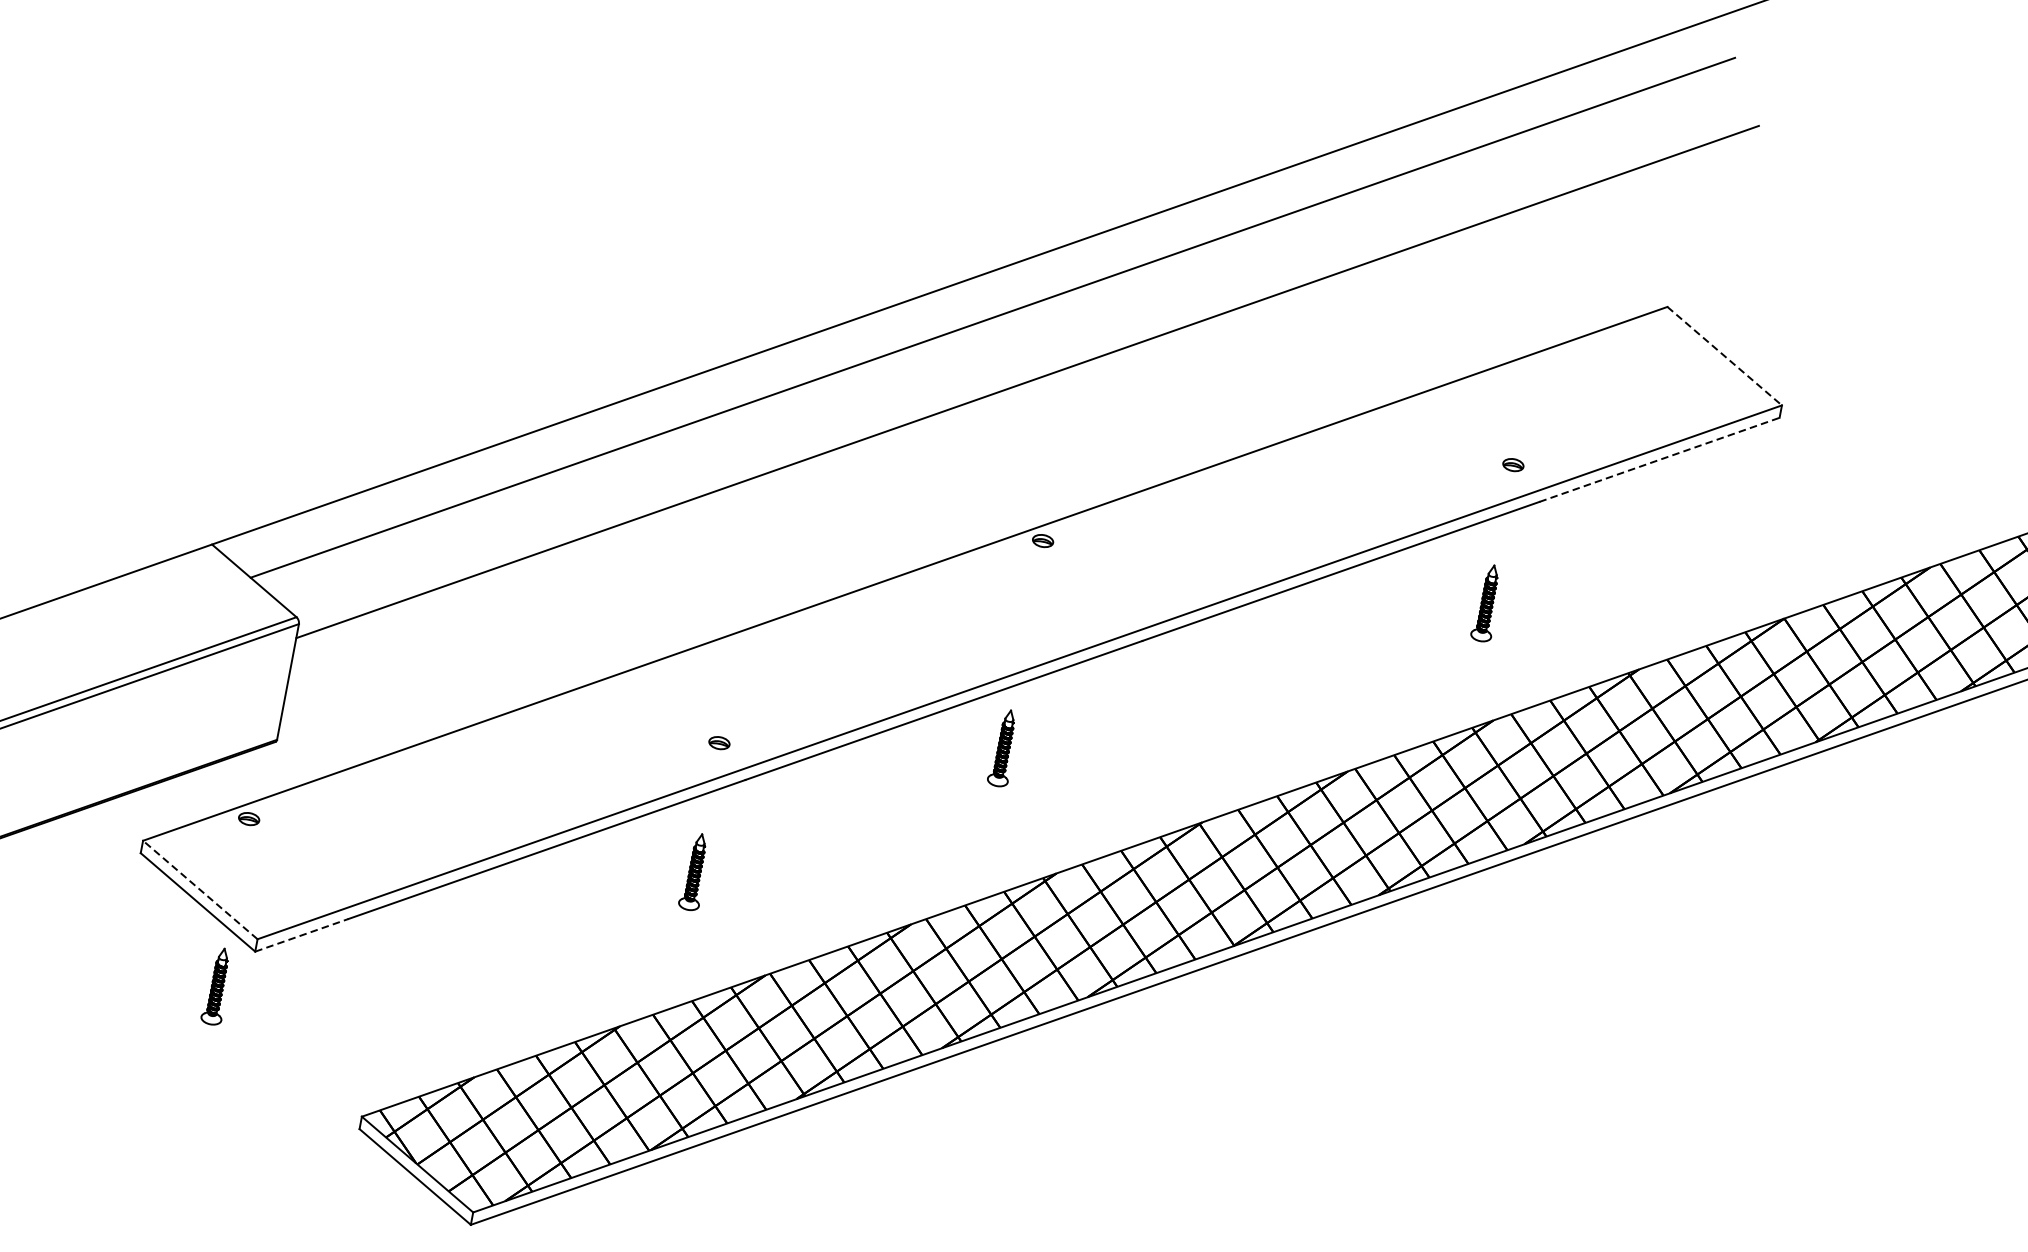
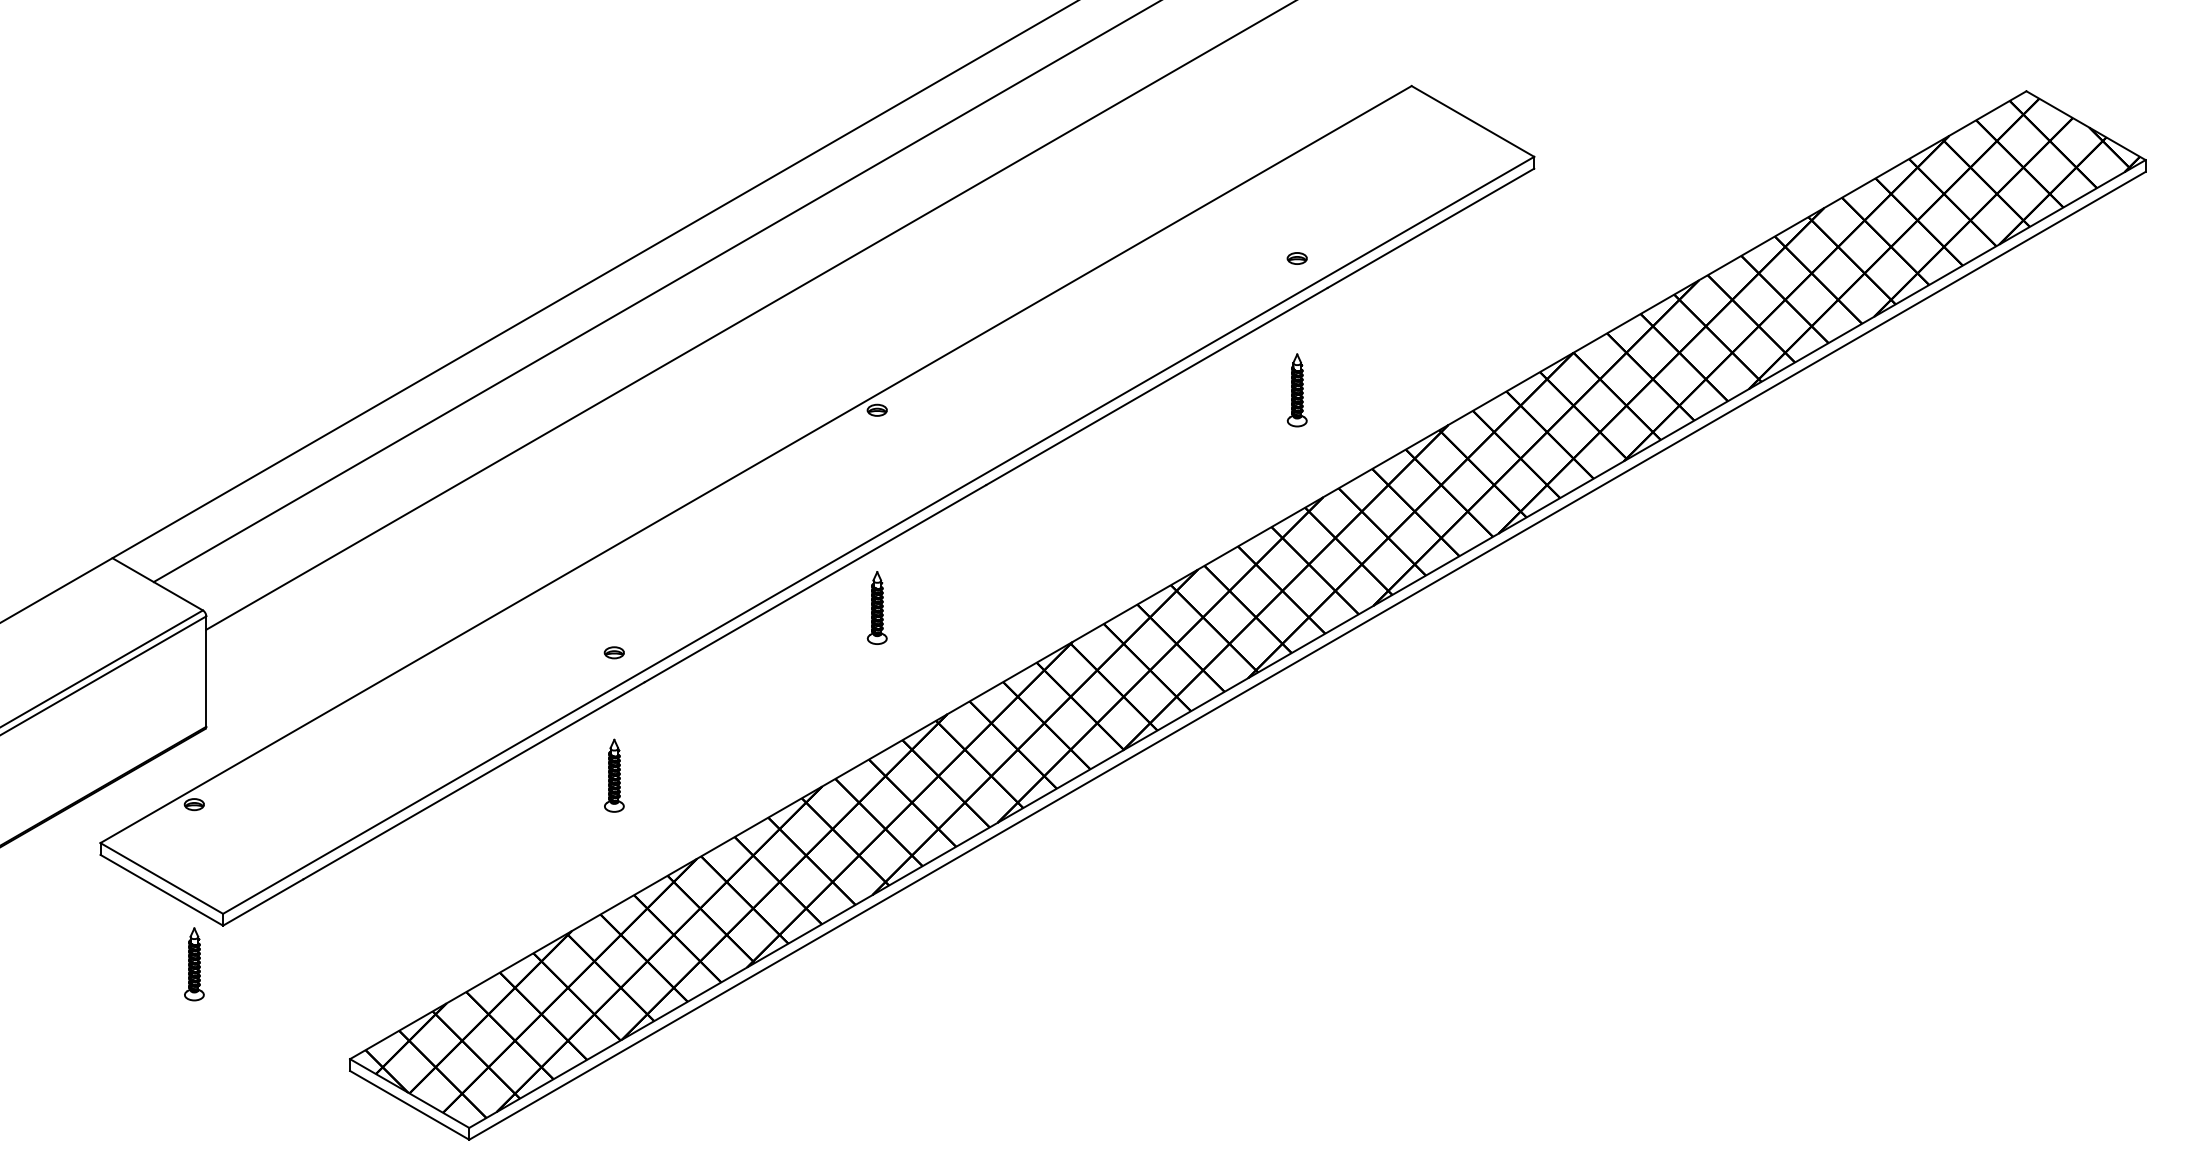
line: (1724, 356) -> (1472, 121), dashed -> solid
line: (1660, 460) -> (1431, 228), dashed -> solid
line: (200, 890) -> (161, 878), dashed -> solid
line: (302, 935) -> (263, 902), dashed -> solid

